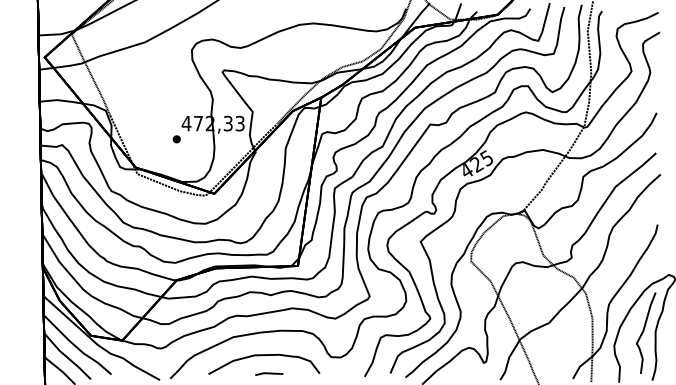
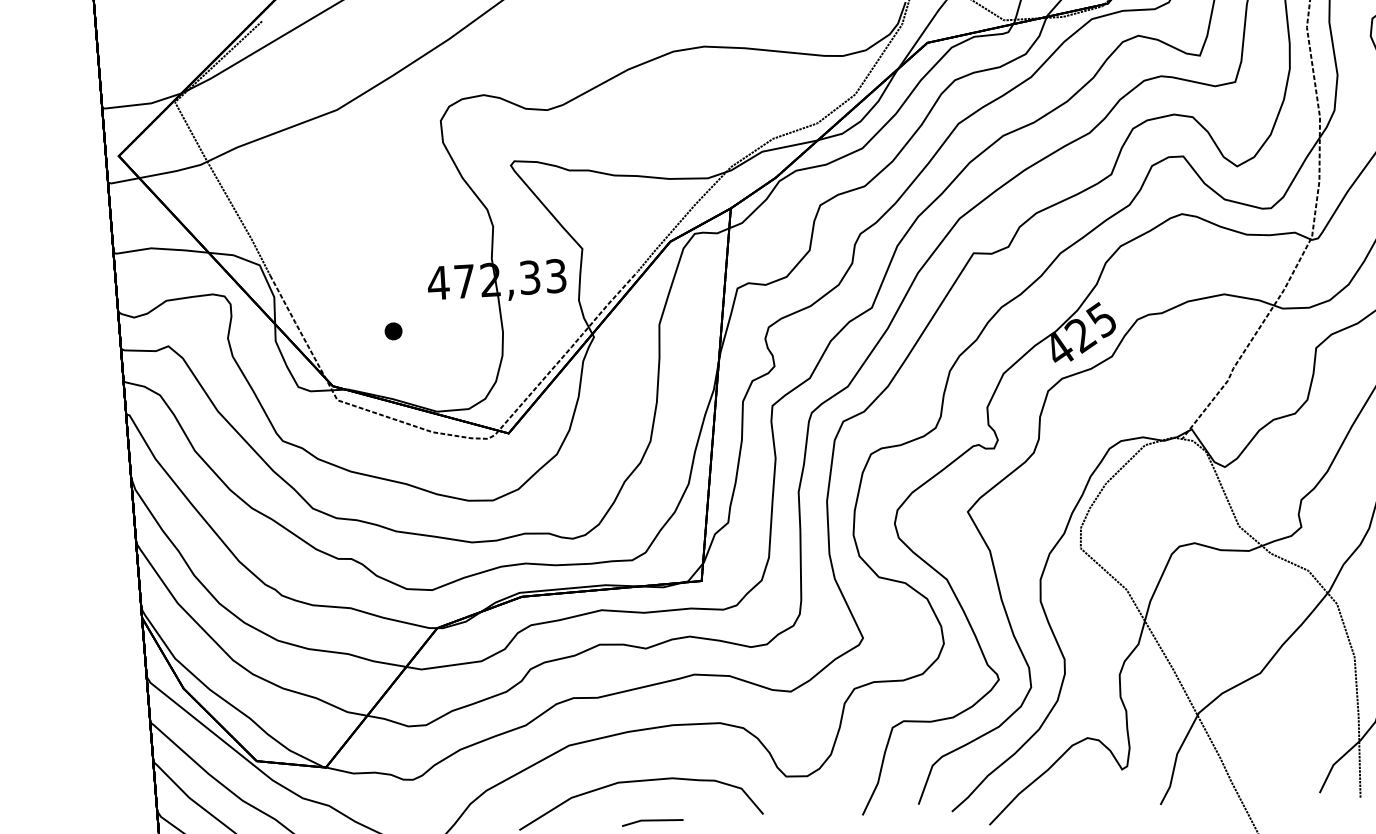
part: (176, 139) -> (392, 331), moved

